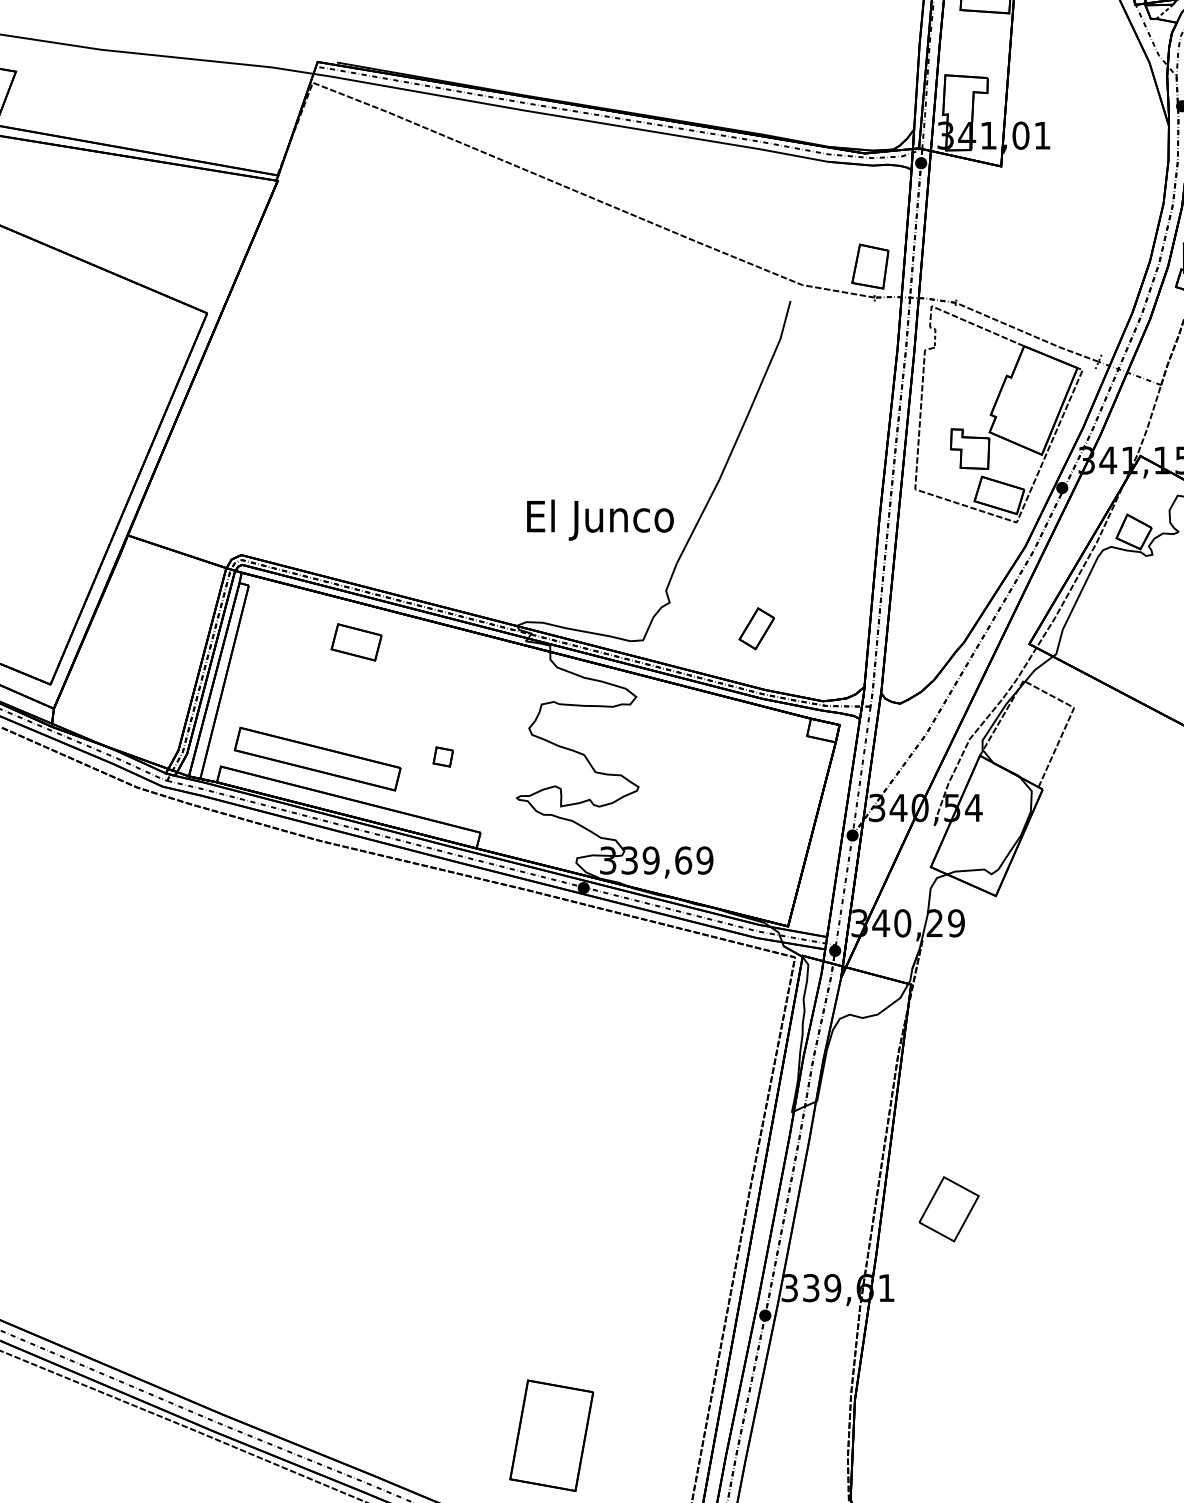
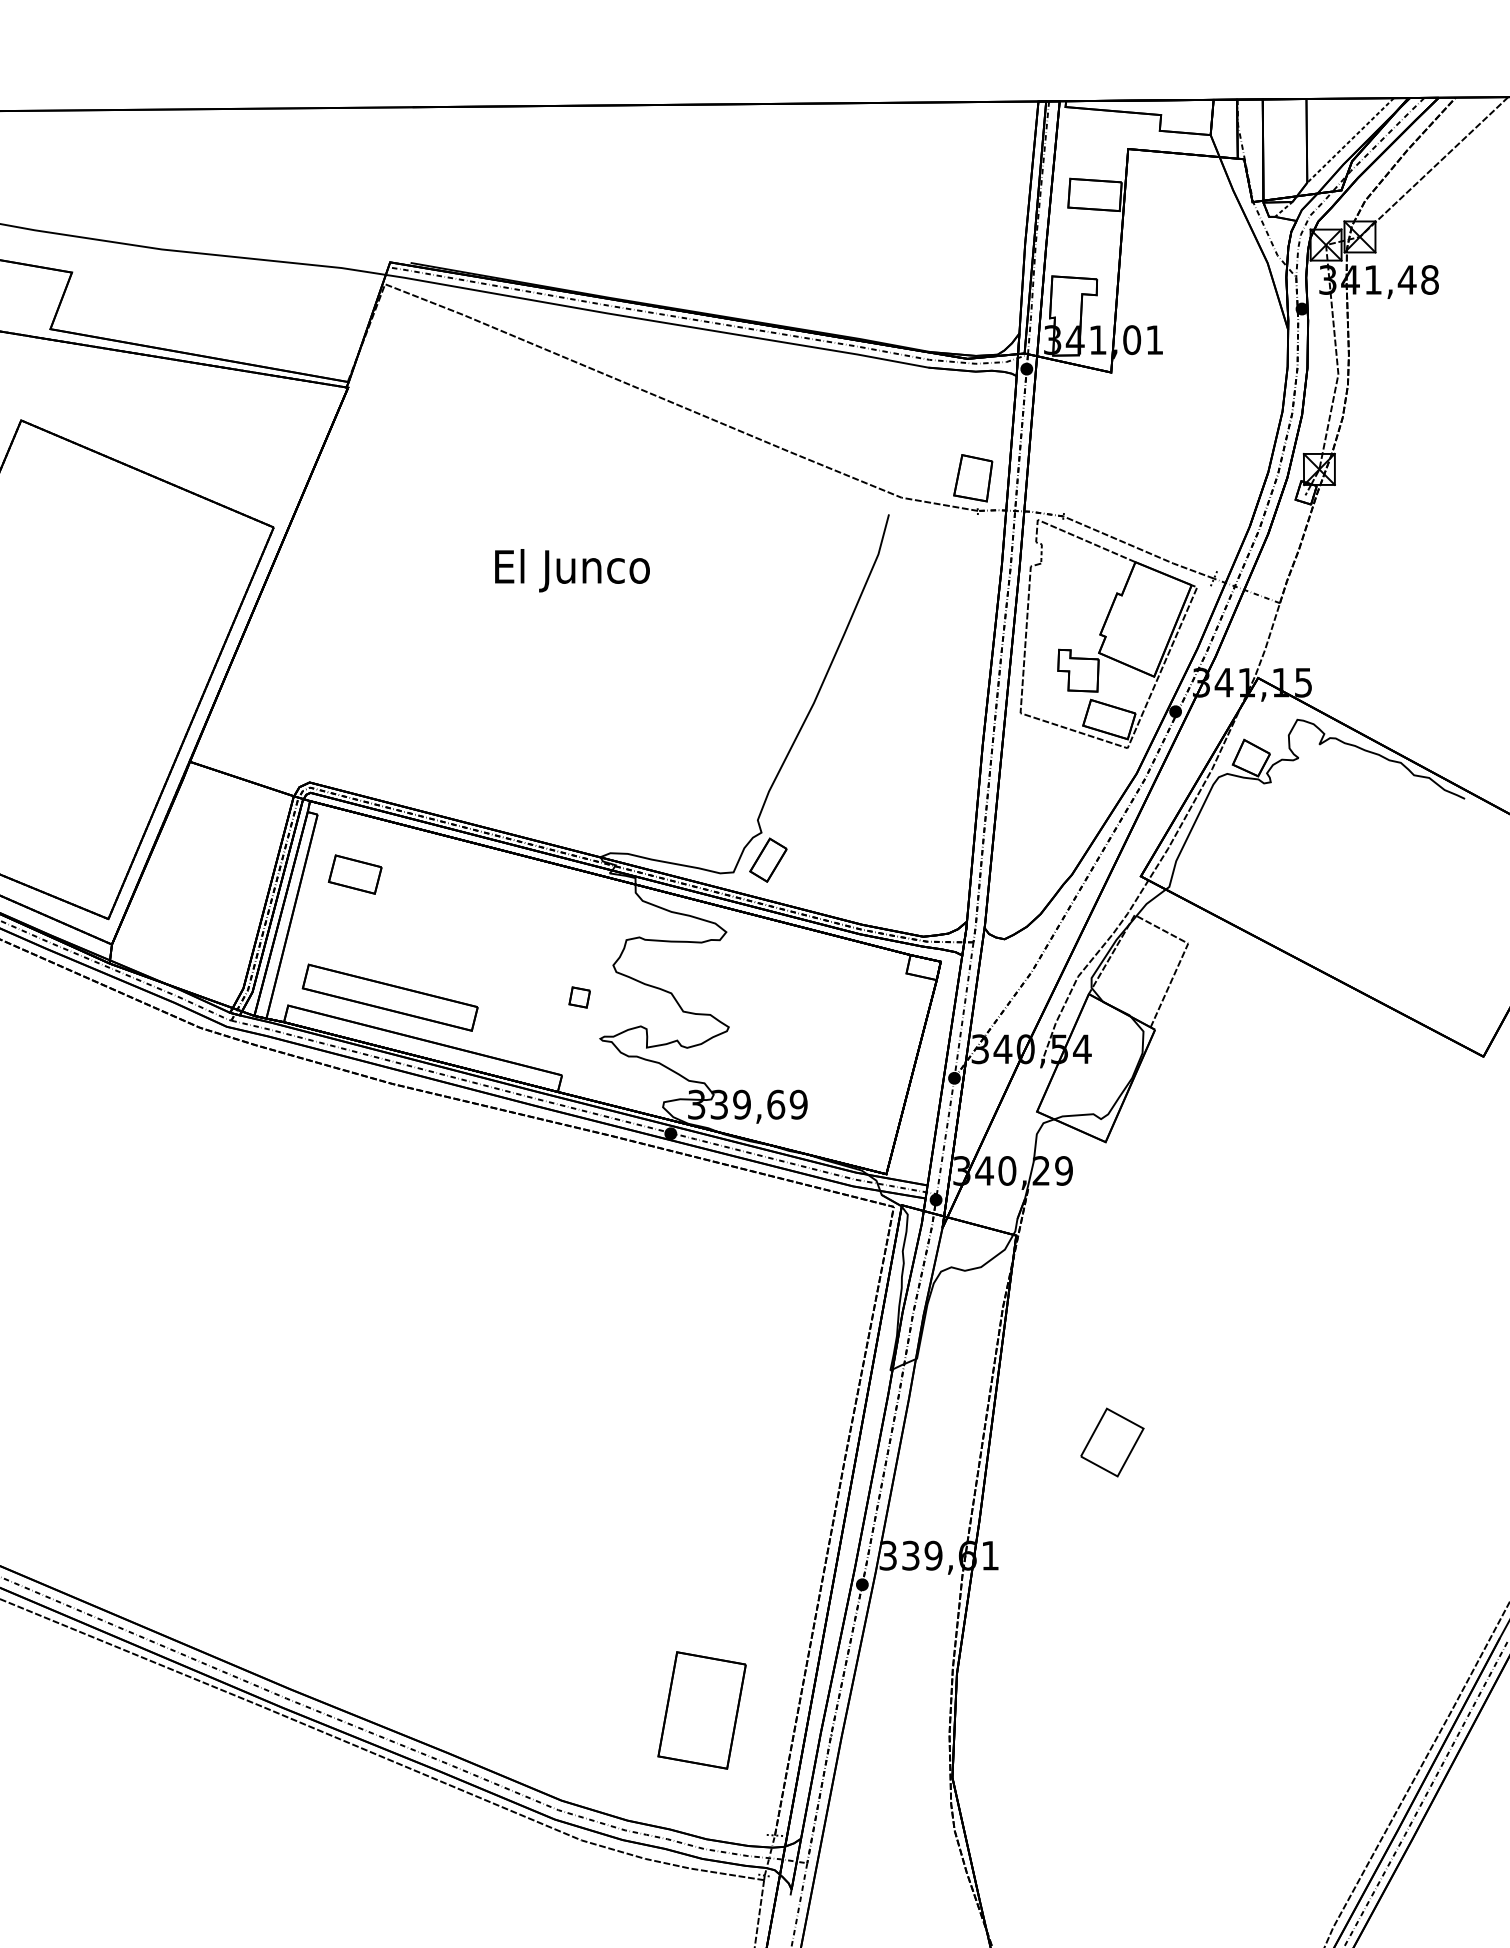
text: (600, 520) -> (572, 570), moved
part: (756, 628) -> (768, 859), moved
part: (355, 642) -> (354, 874), moved
part: (443, 757) -> (579, 997), moved
part: (949, 1209) -> (1112, 1442), moved
part: (551, 1435) -> (701, 1710), moved

